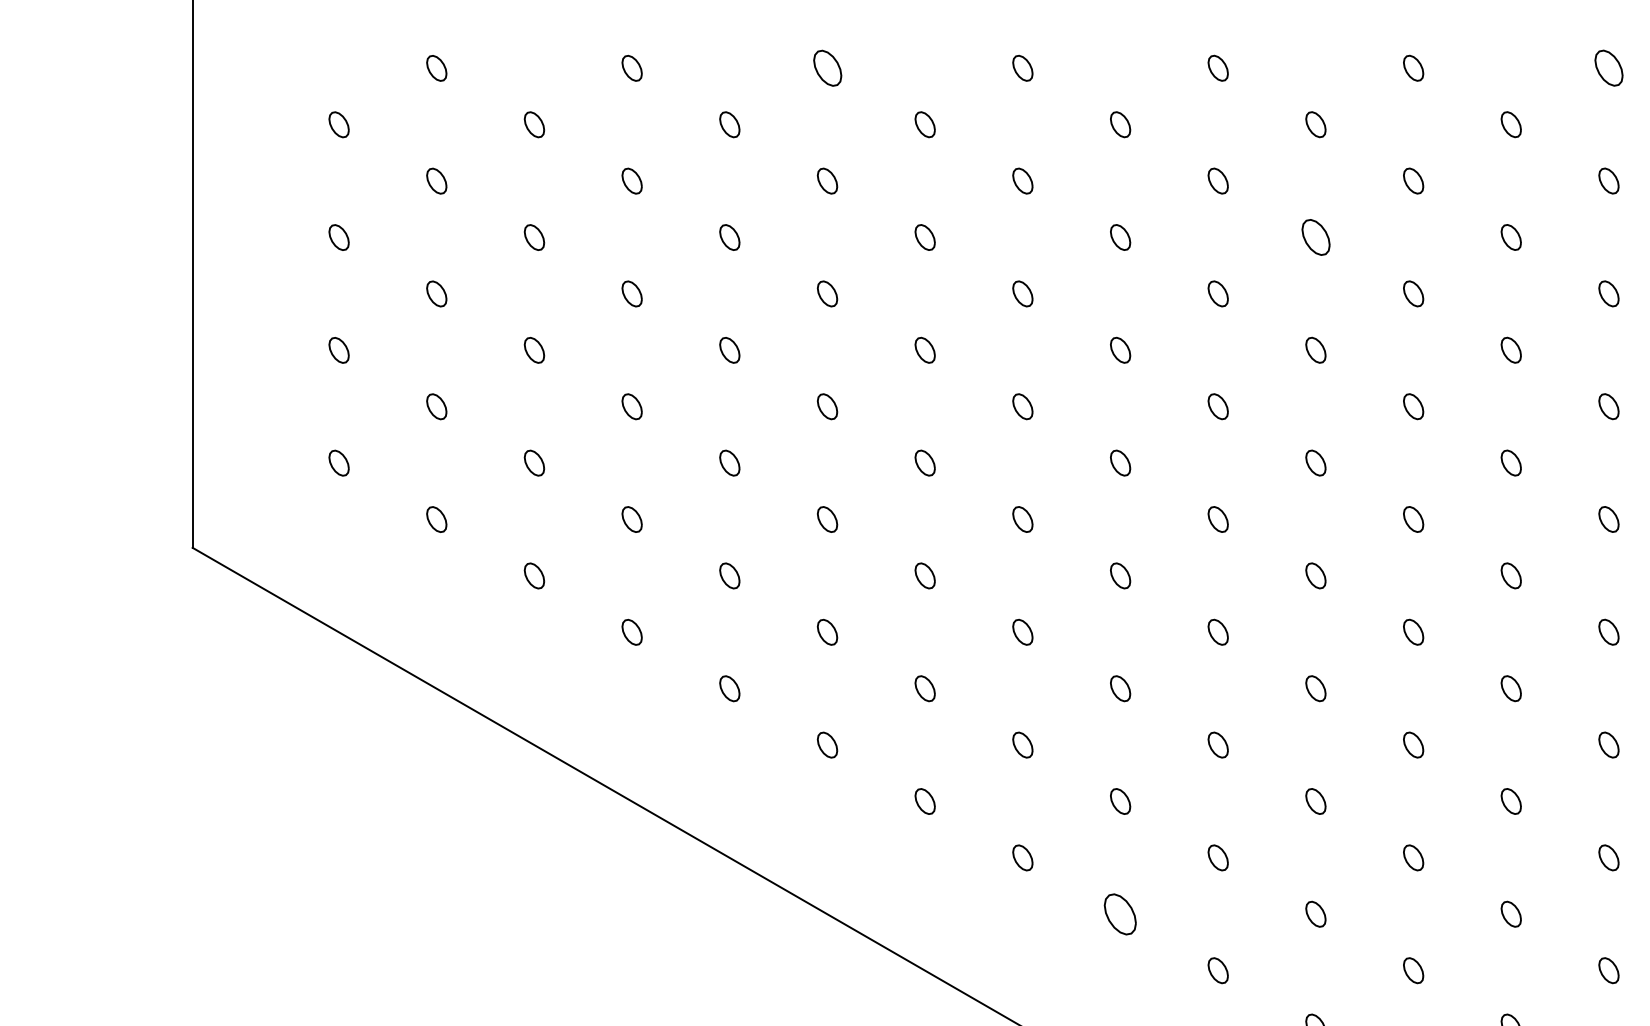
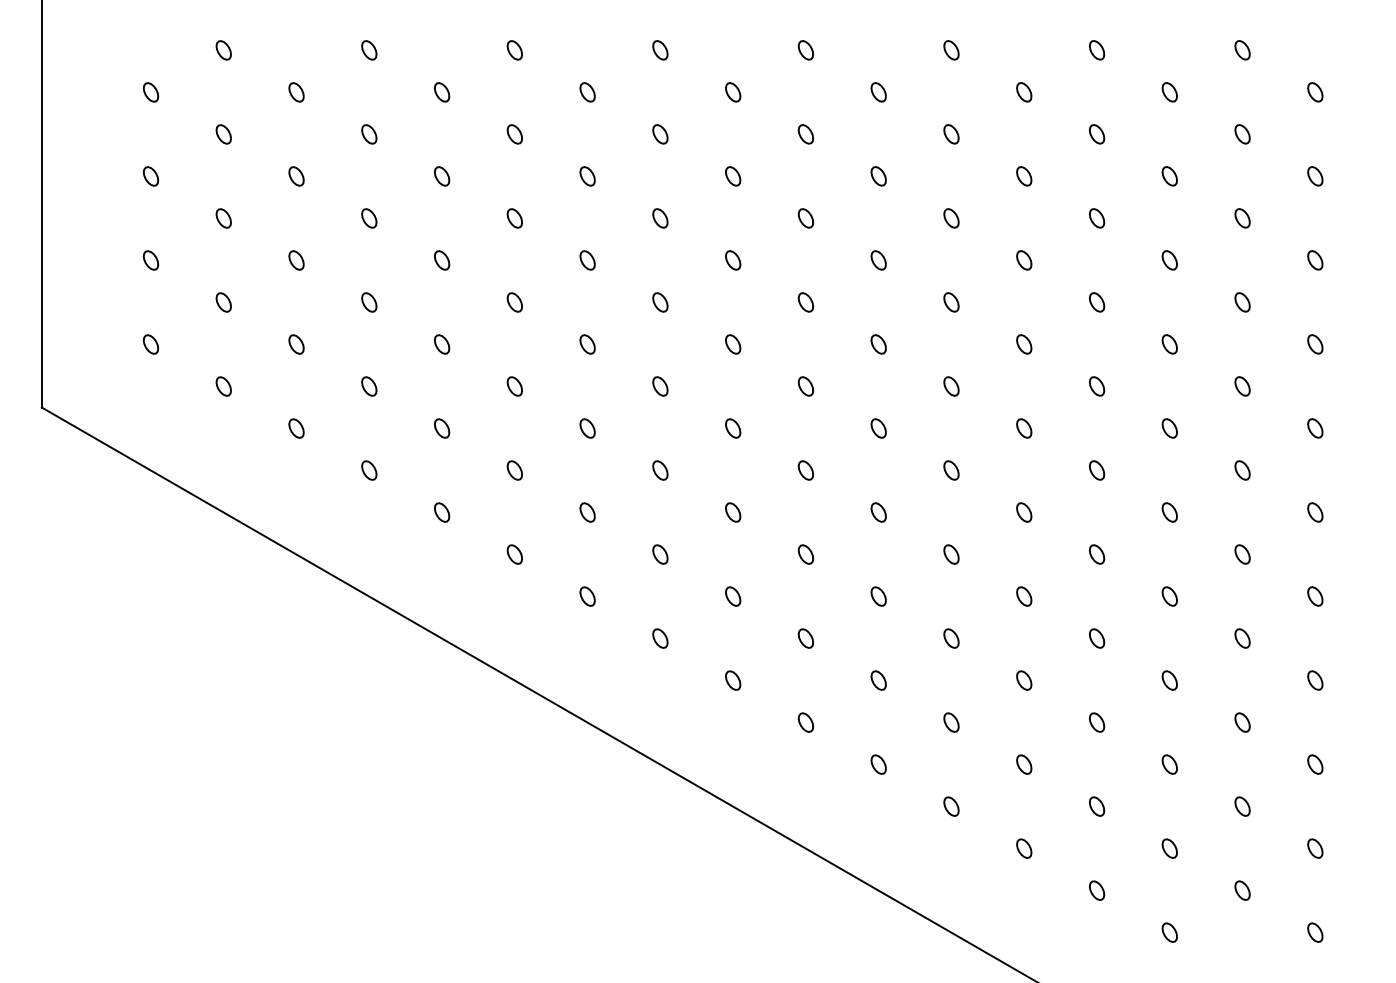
part: (827, 68) -> (514, 50), size x0.71
part: (1608, 68) -> (1096, 50), size x0.71
part: (1315, 237) -> (878, 176), size x0.71
part: (1120, 914) -> (733, 680), size x0.62

